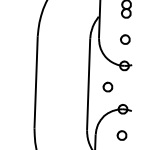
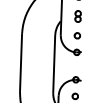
part: (106, 86) -> (65, 65), removed

